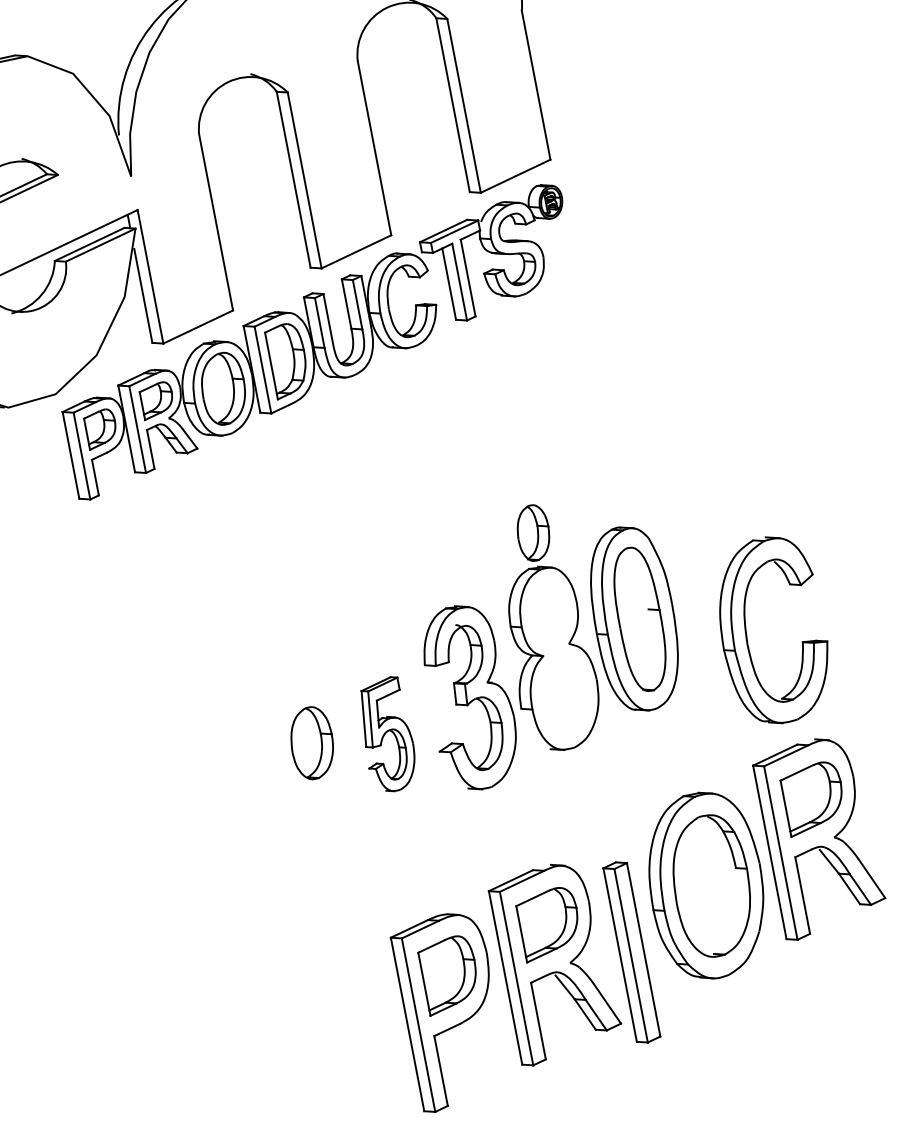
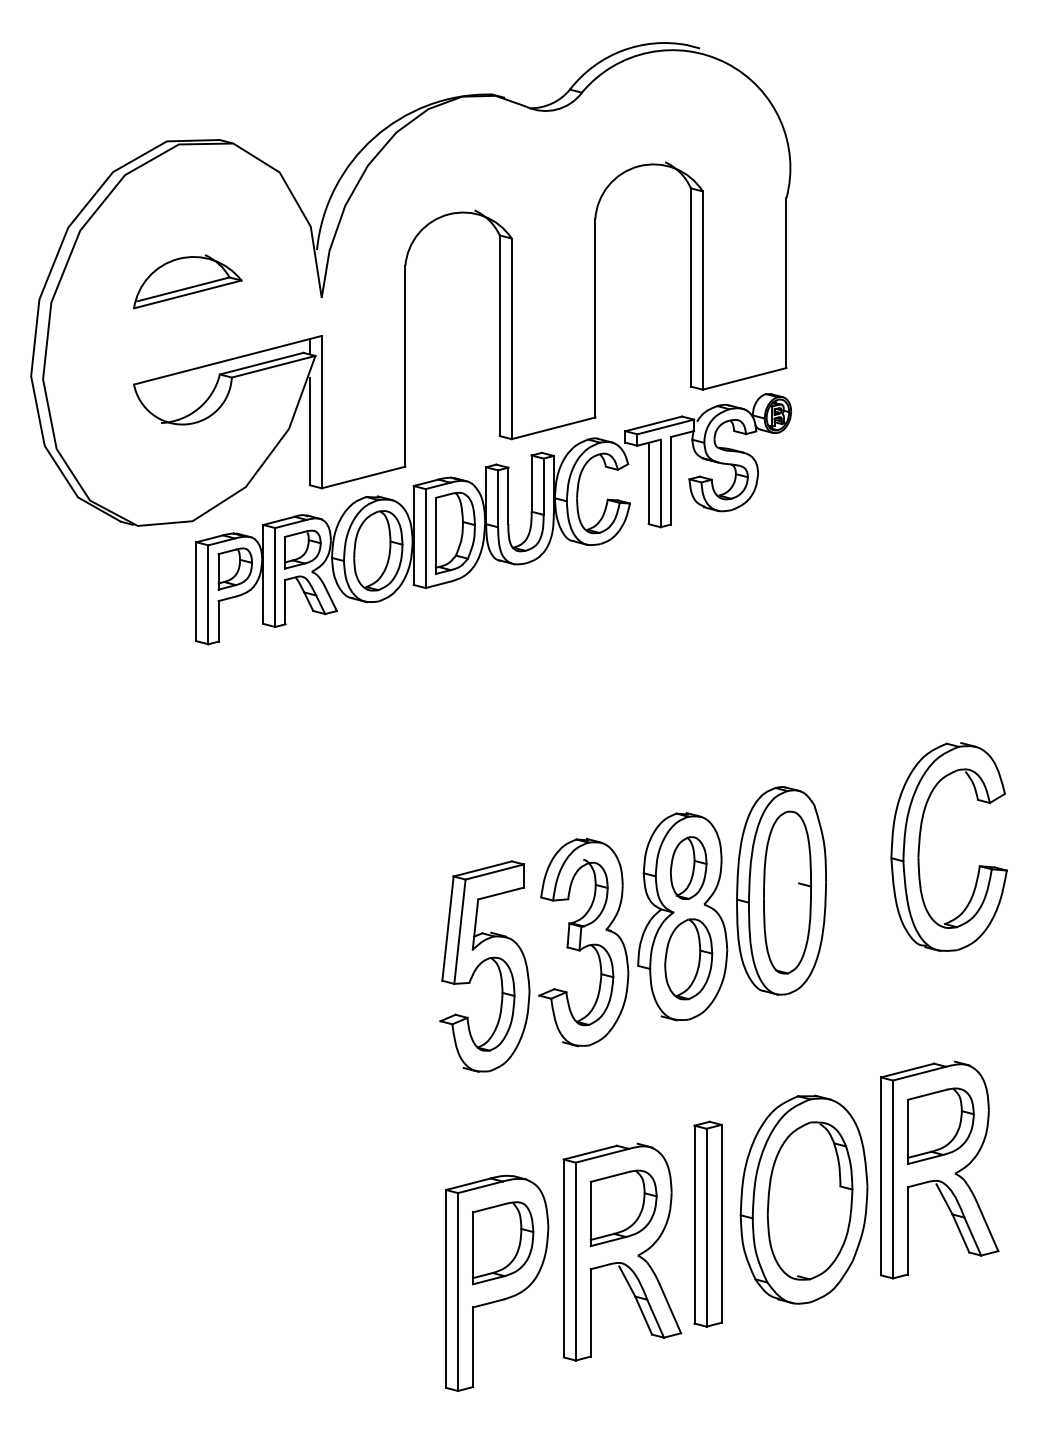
part: (533, 532) -> (688, 867), moved
part: (747, 633) -> (920, 844), moved
part: (386, 735) -> (484, 966), size x1.67
part: (311, 743) -> (688, 959), moved
part: (631, 951) -> (707, 1223), moved

